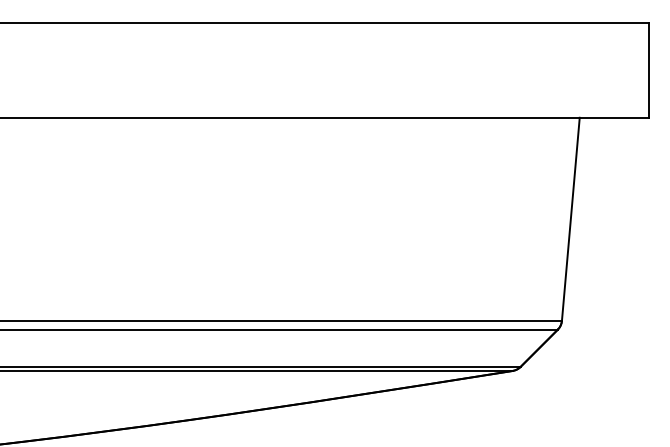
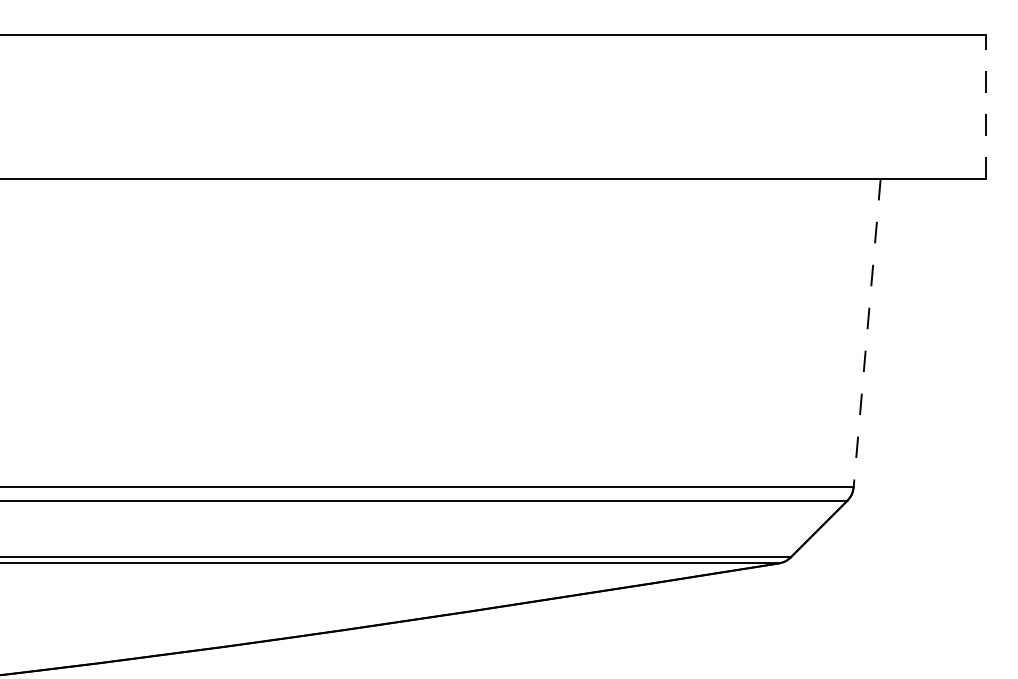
line: (648, 69) -> (985, 105), solid -> dashed
line: (570, 219) -> (866, 333), solid -> dashed

